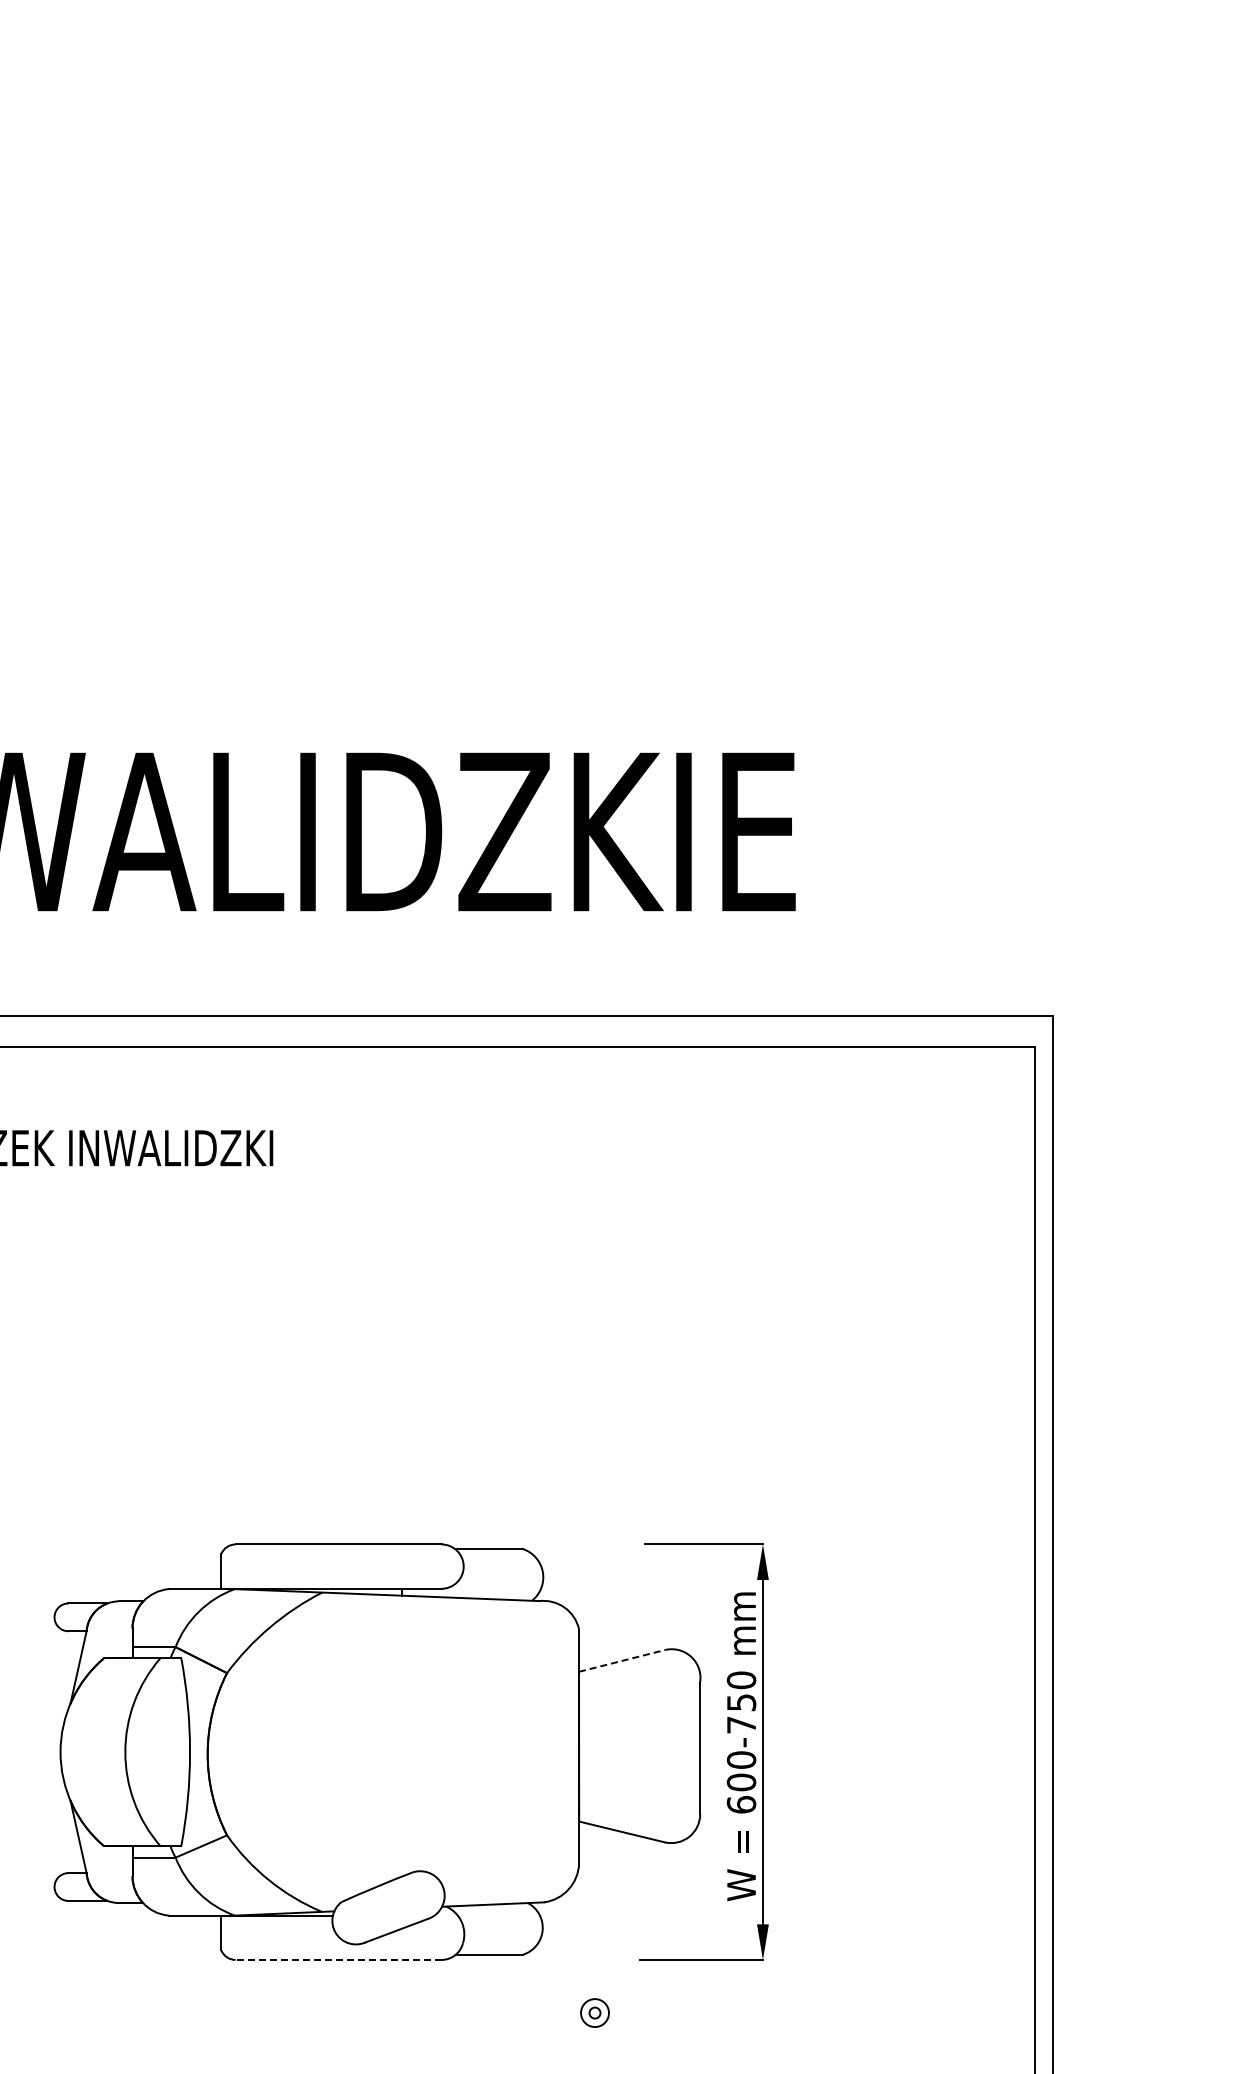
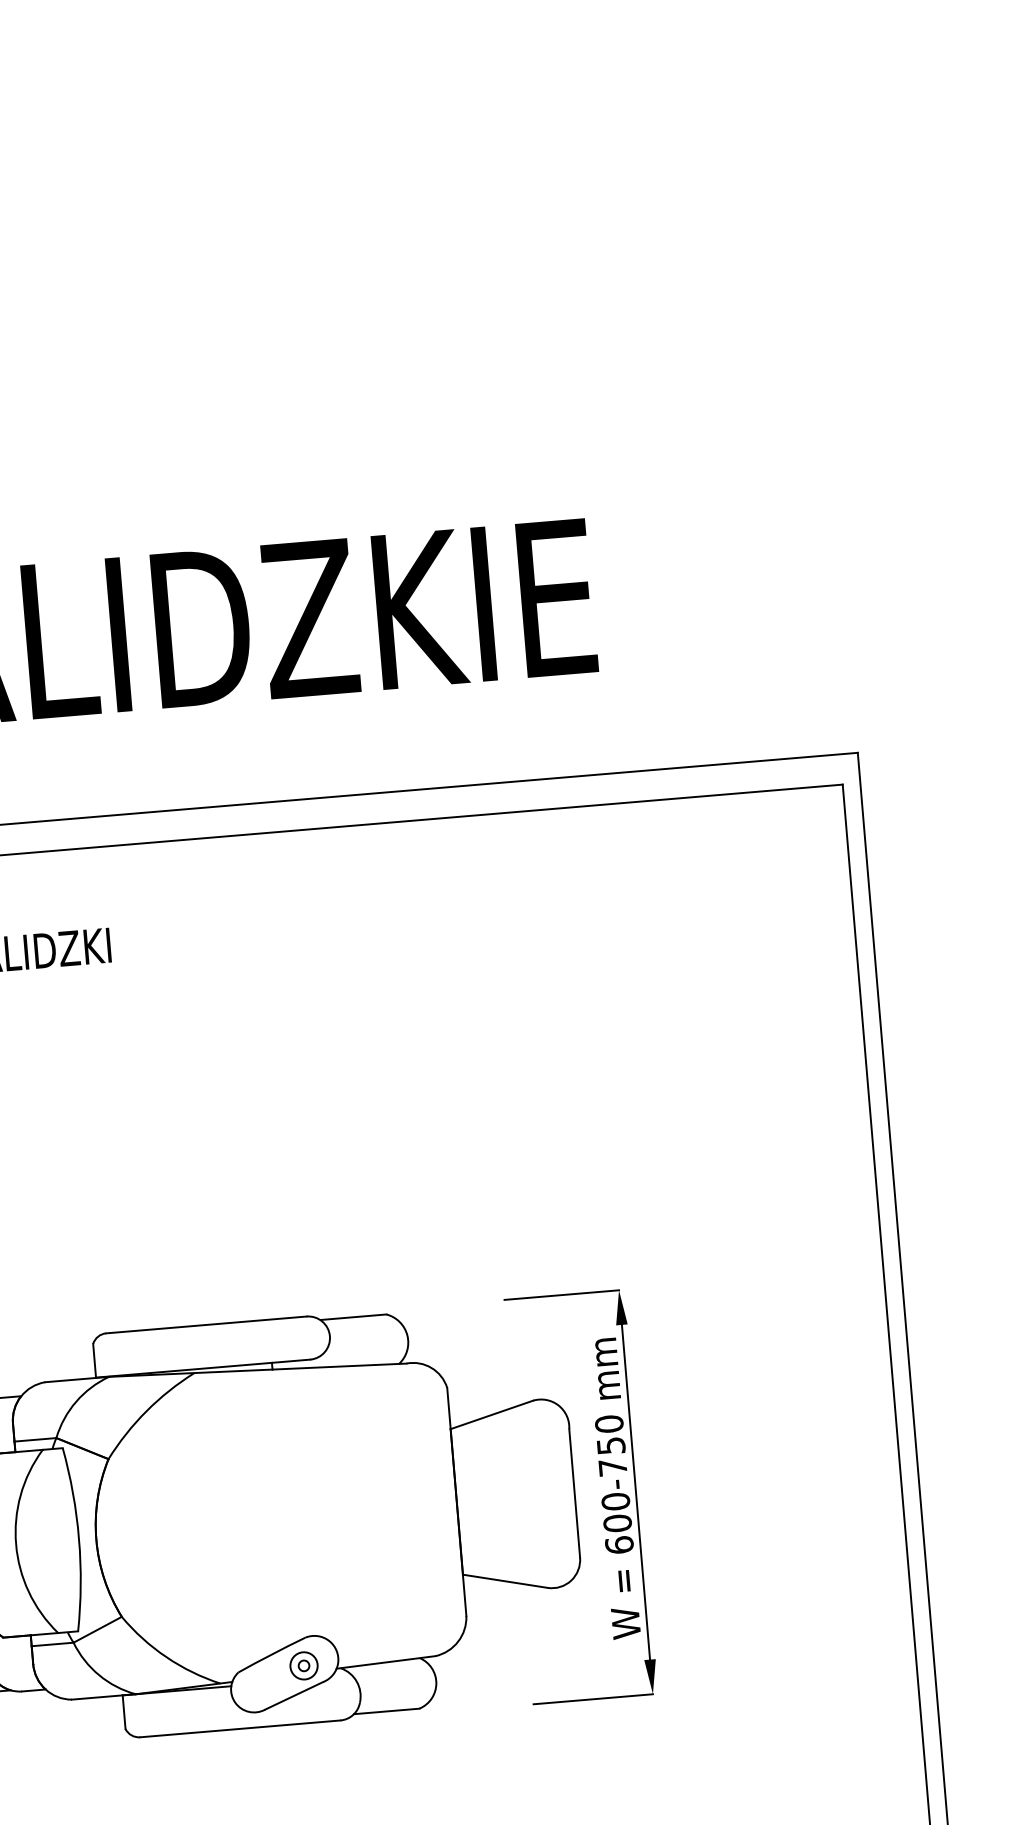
line: (622, 1660) -> (491, 1414), dashed -> solid
line: (338, 1959) -> (240, 1728), dashed -> solid
part: (594, 2012) -> (303, 1665), moved

